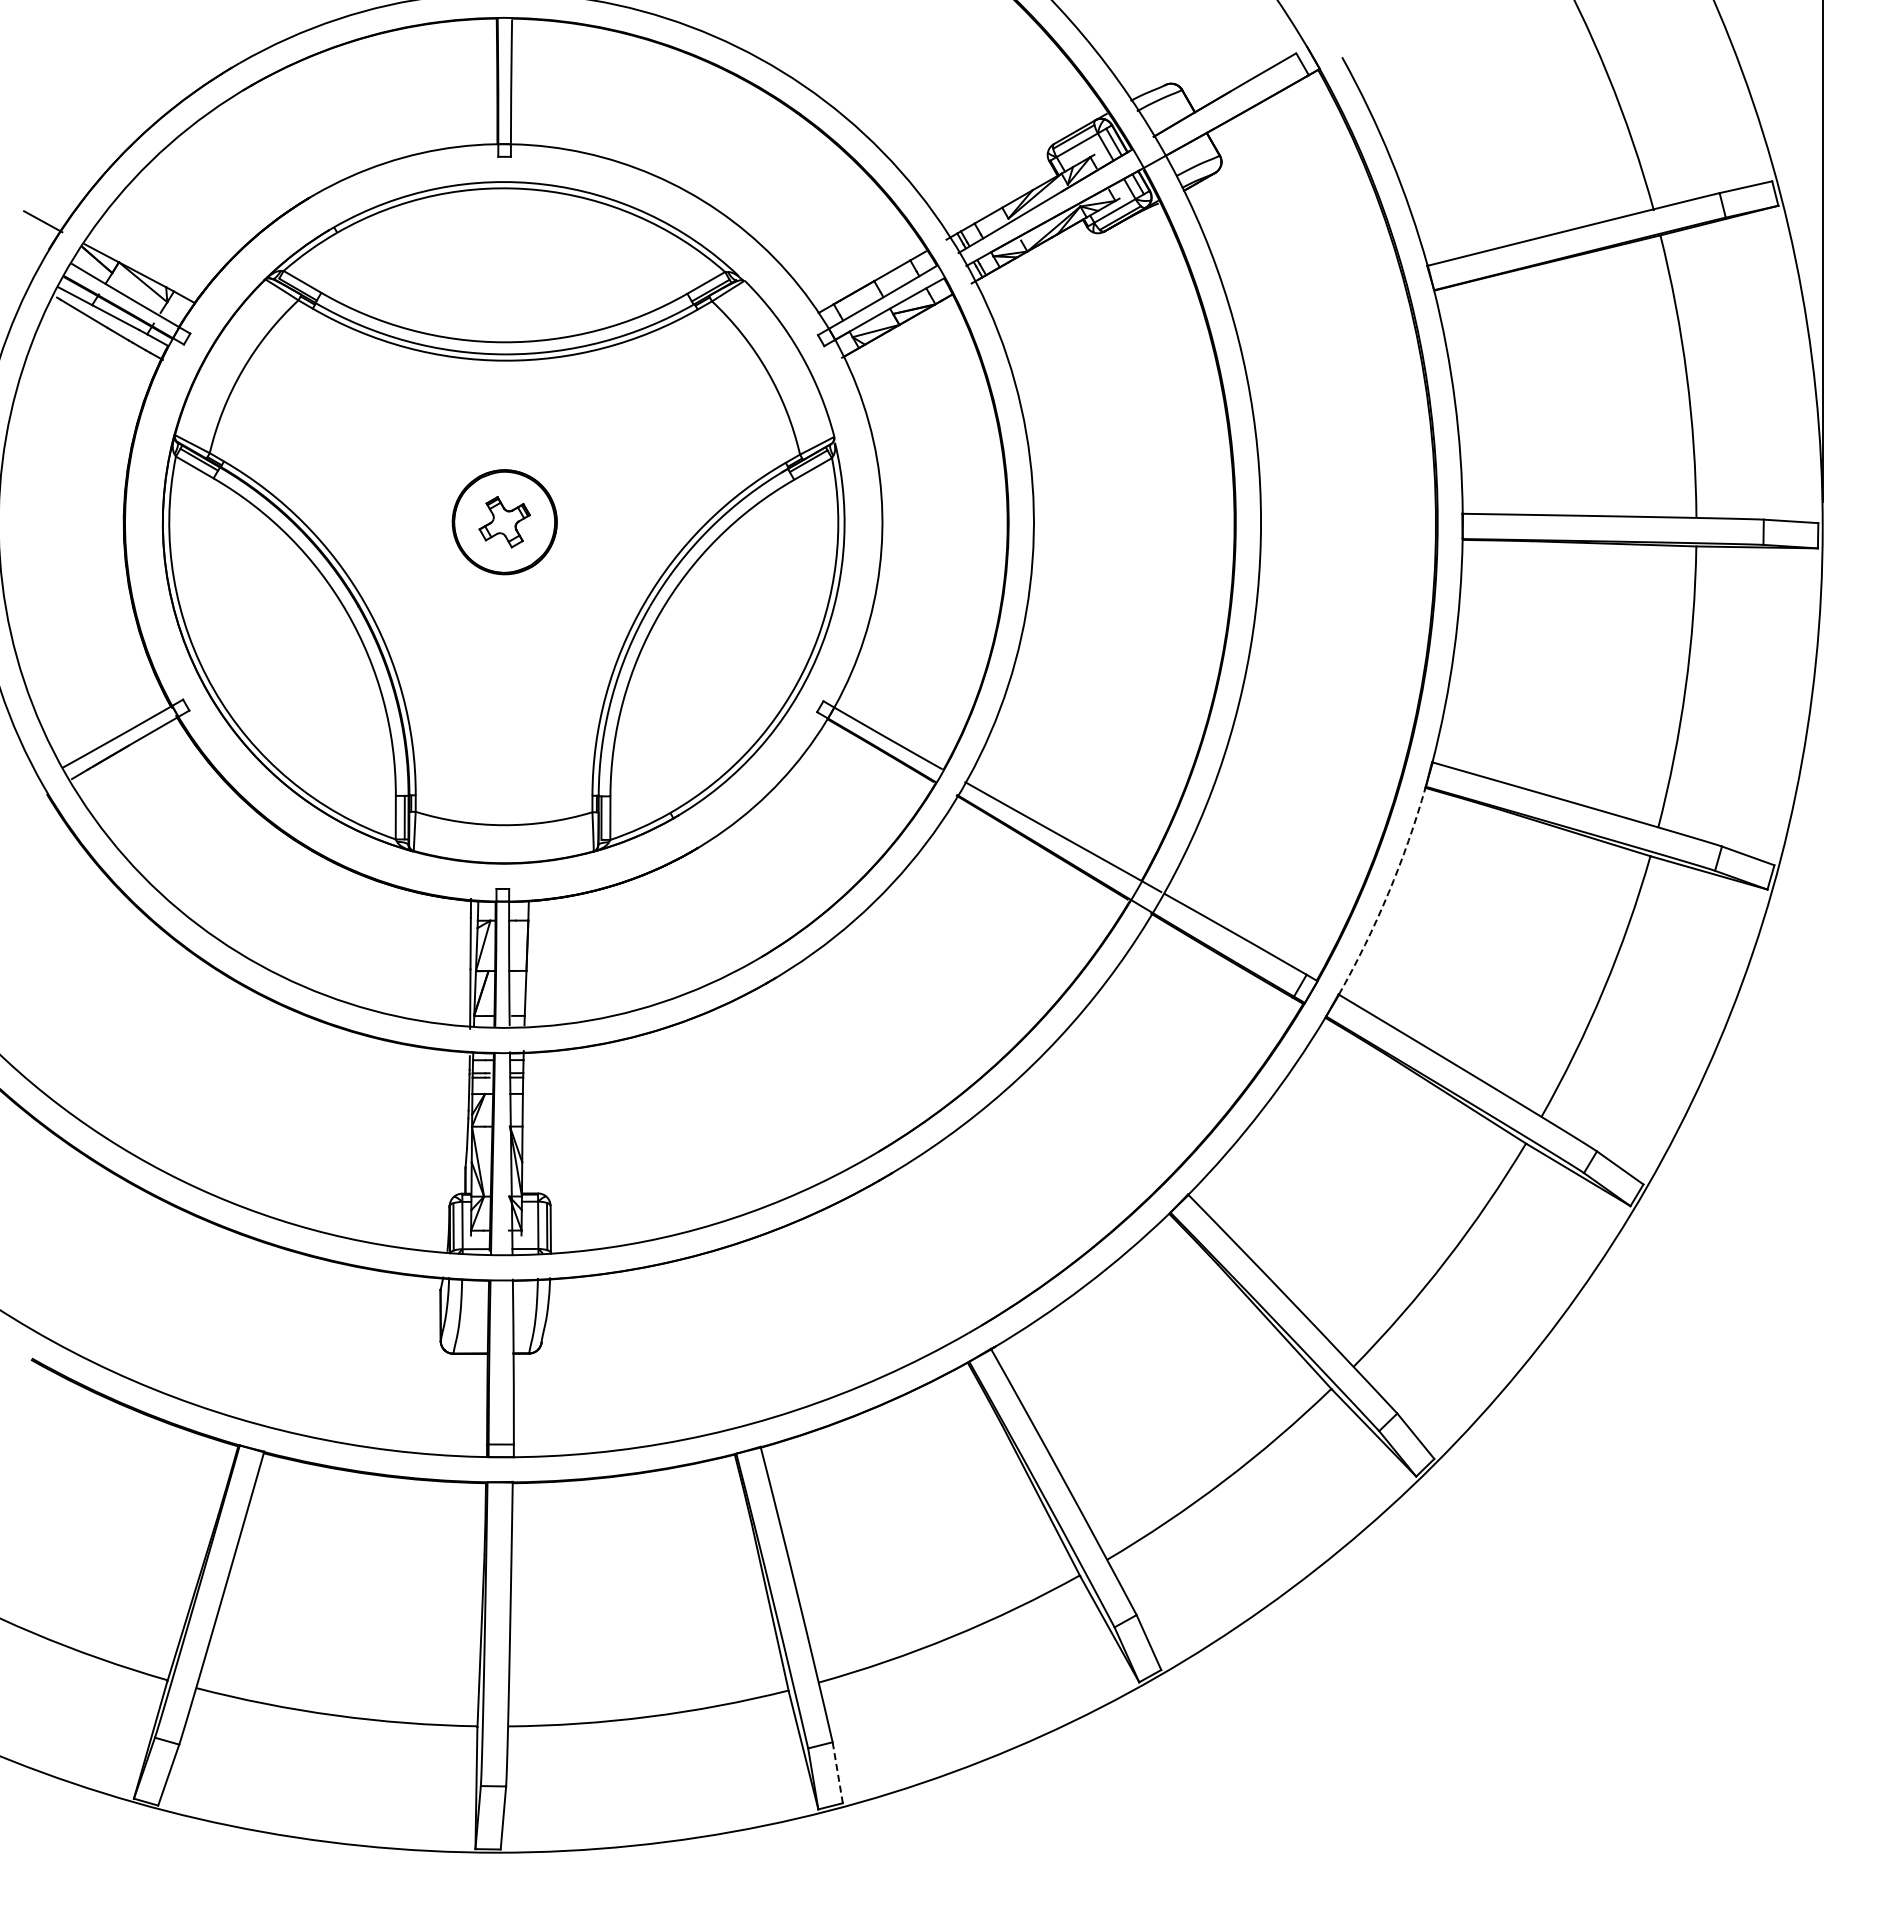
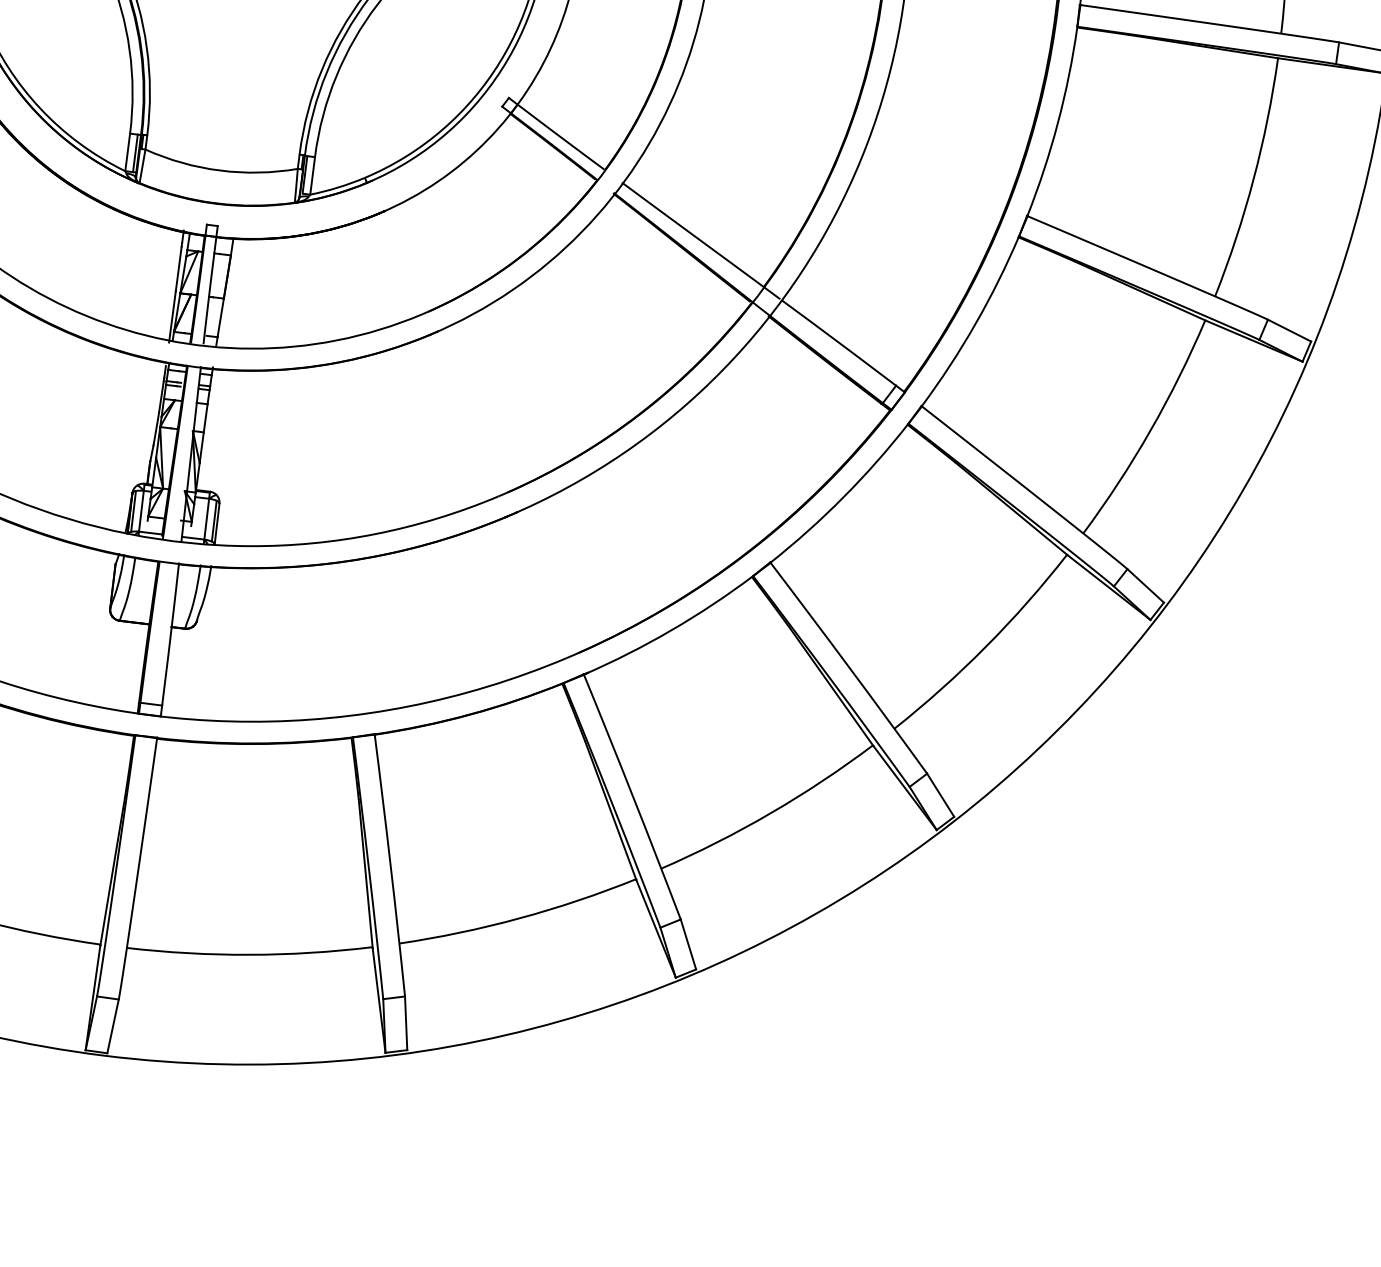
arc: (1388, 893) -> (975, 324), dashed -> solid
line: (837, 1772) -> (405, 1023), dashed -> solid

